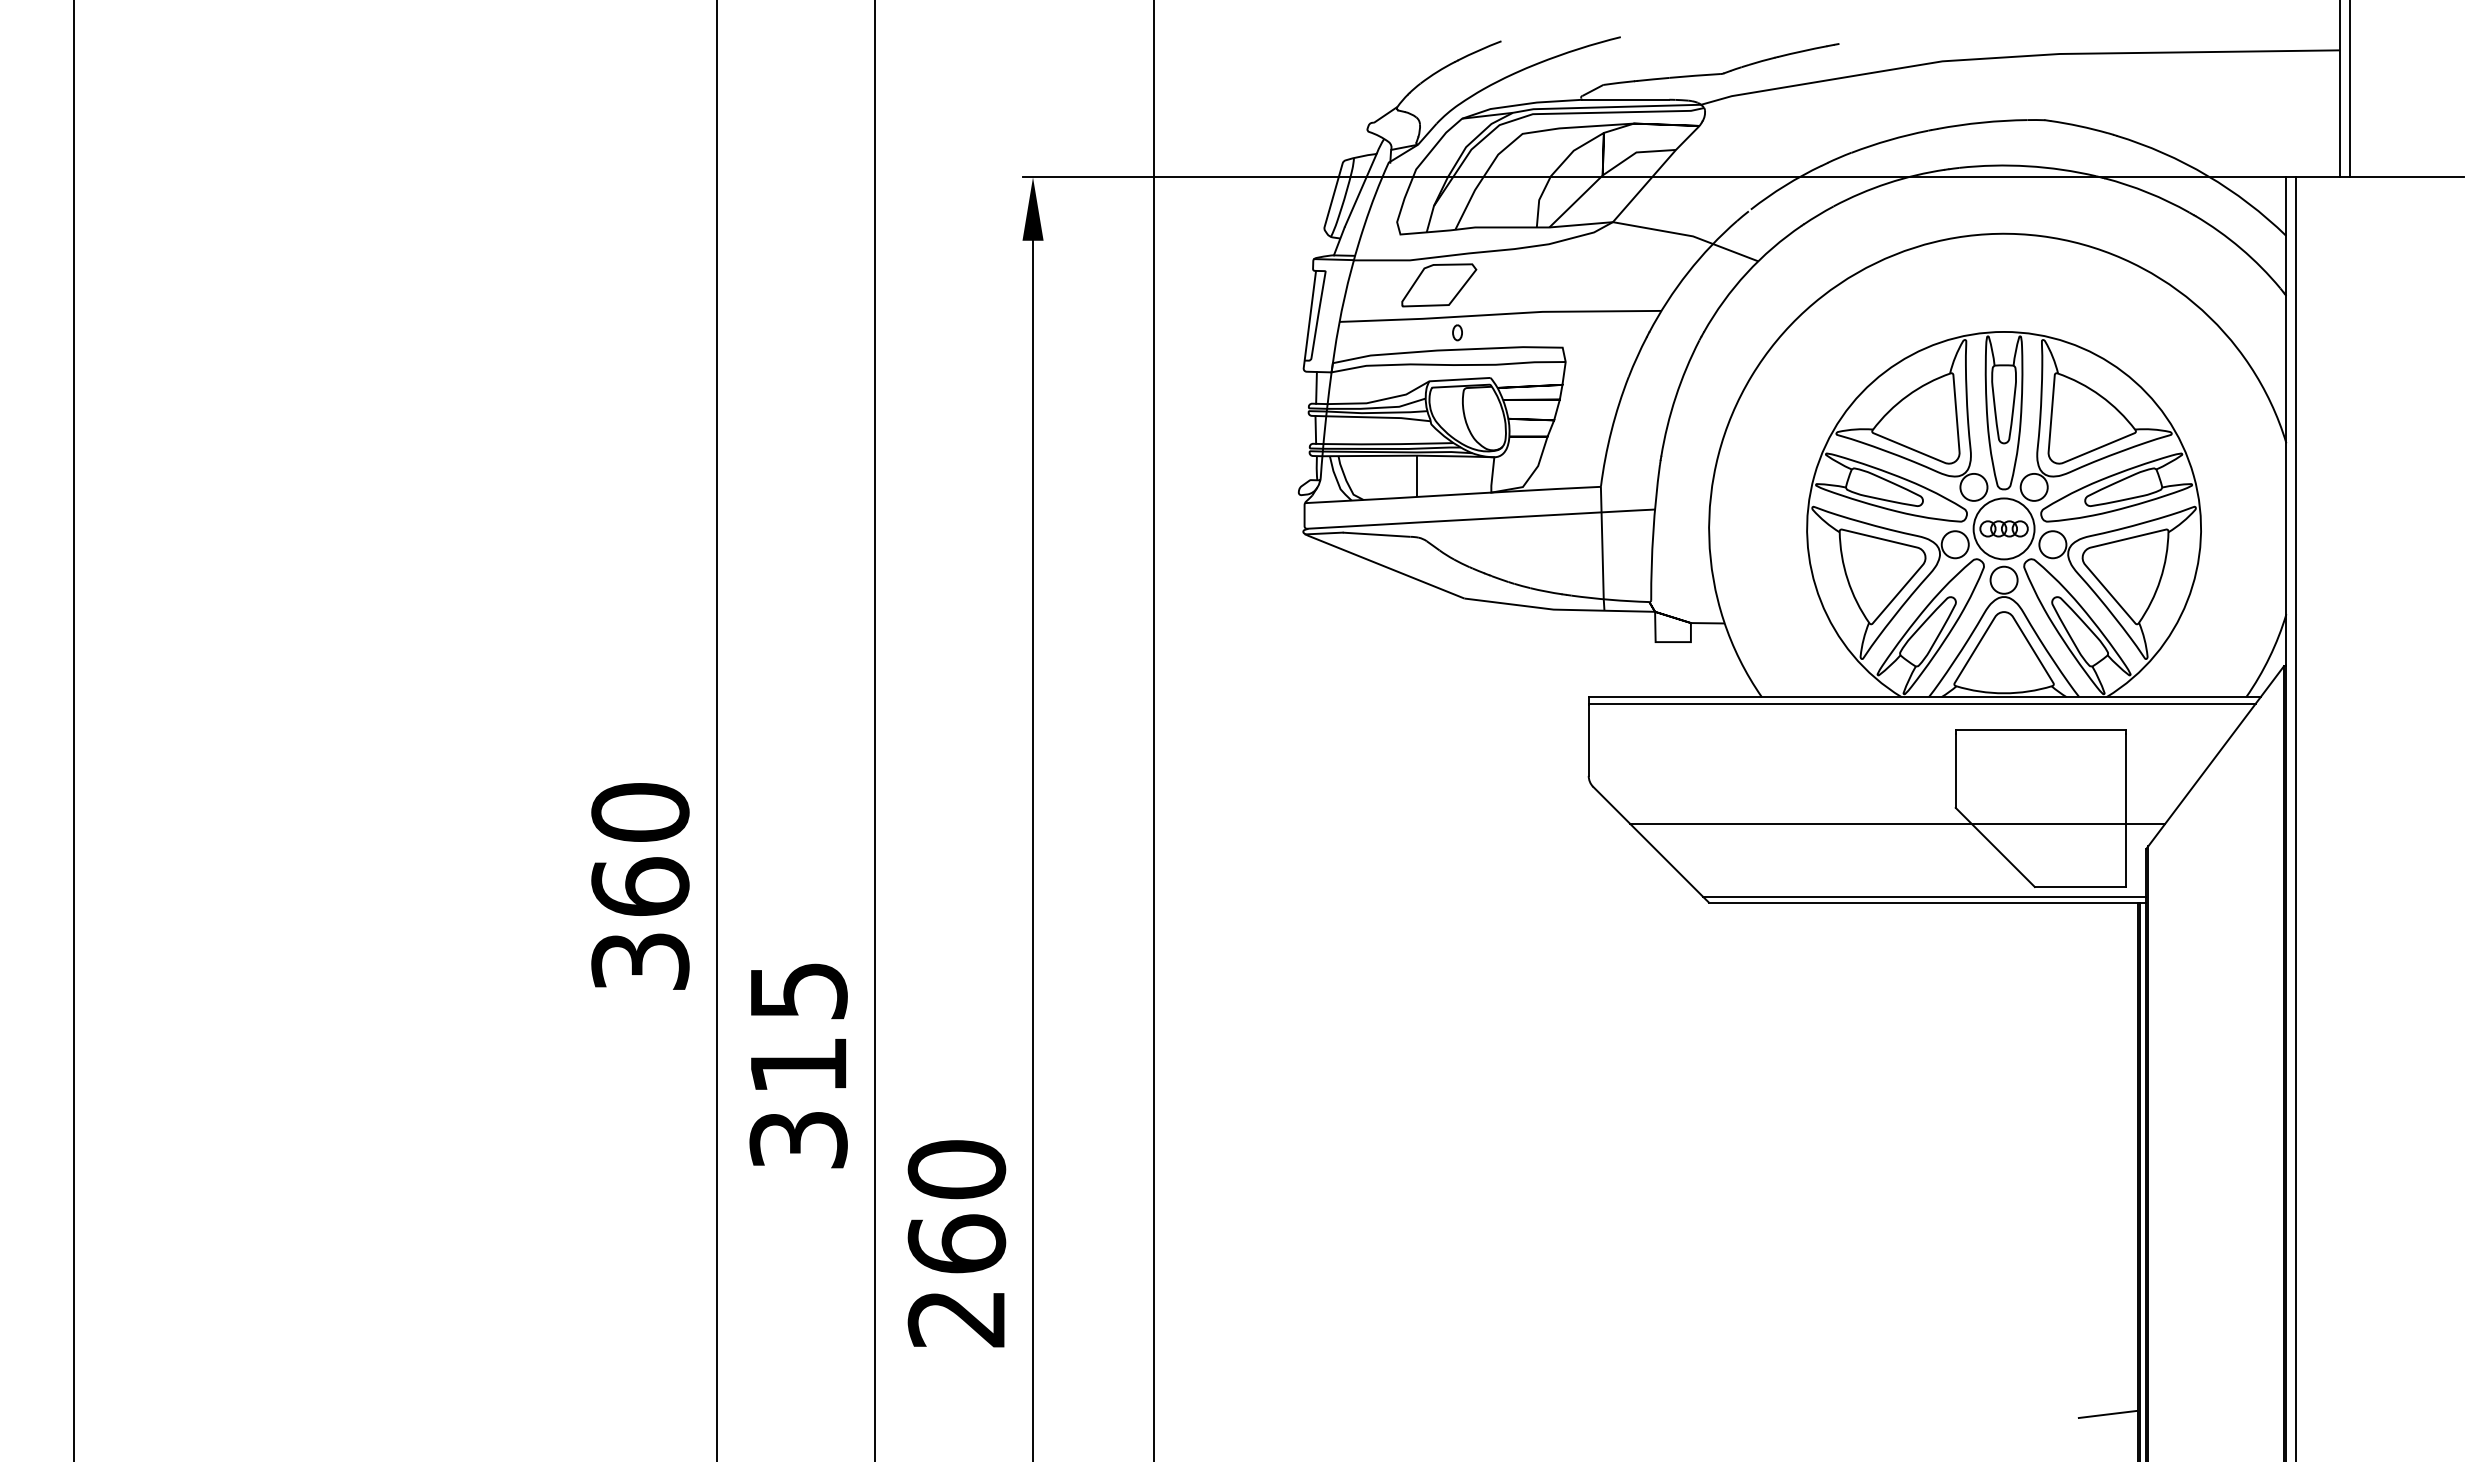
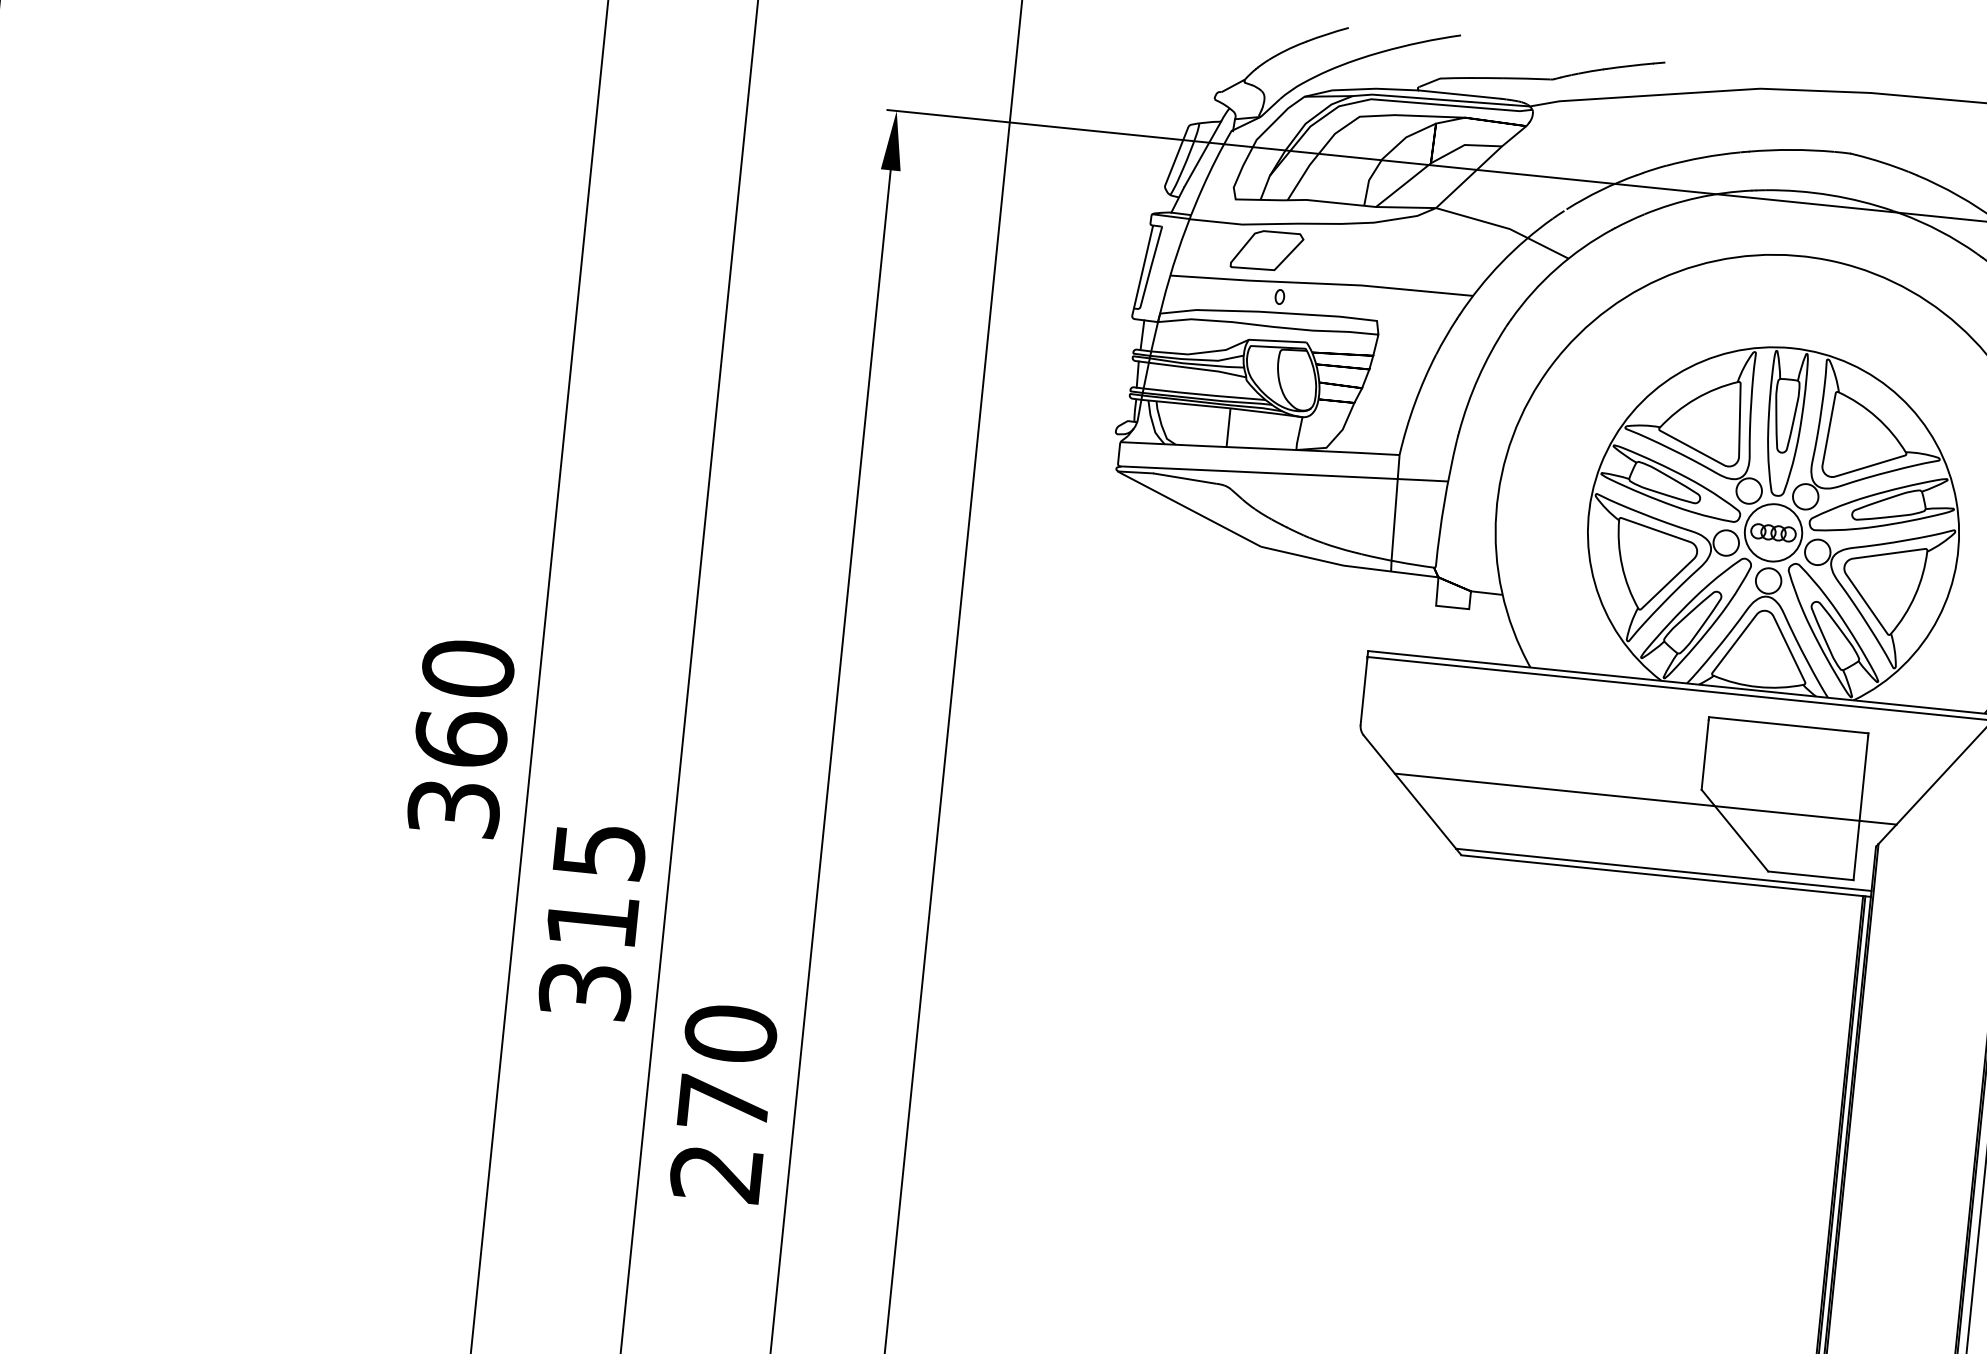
text: (956, 1243) -> (723, 1102), 260 -> 270

